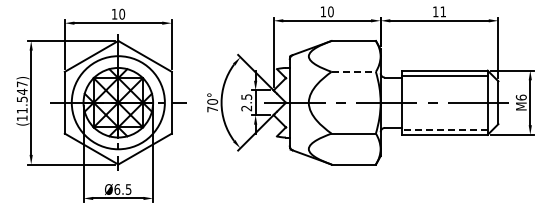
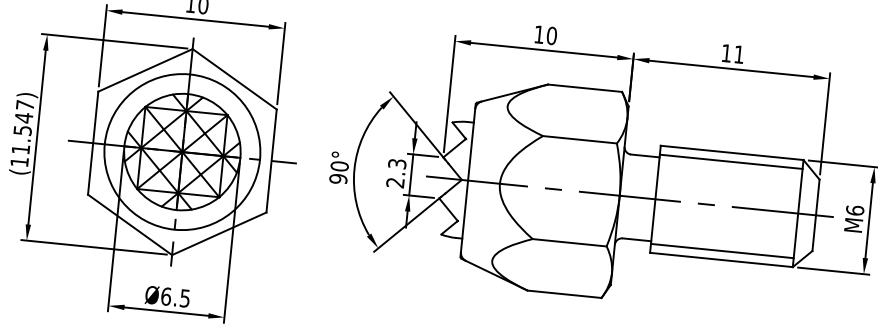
line: (354, 71) -> (581, 139), dashed -> solid
text: (246, 96) -> (397, 162), 2.5 -> 2.3
text: (212, 109) -> (338, 179), 70° -> 90°
line: (444, 129) -> (721, 250), dashed -> solid

